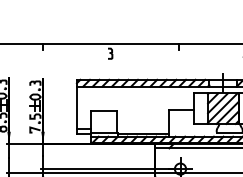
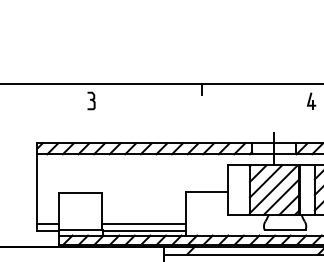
line: (142, 129) -> (143, 223), added

